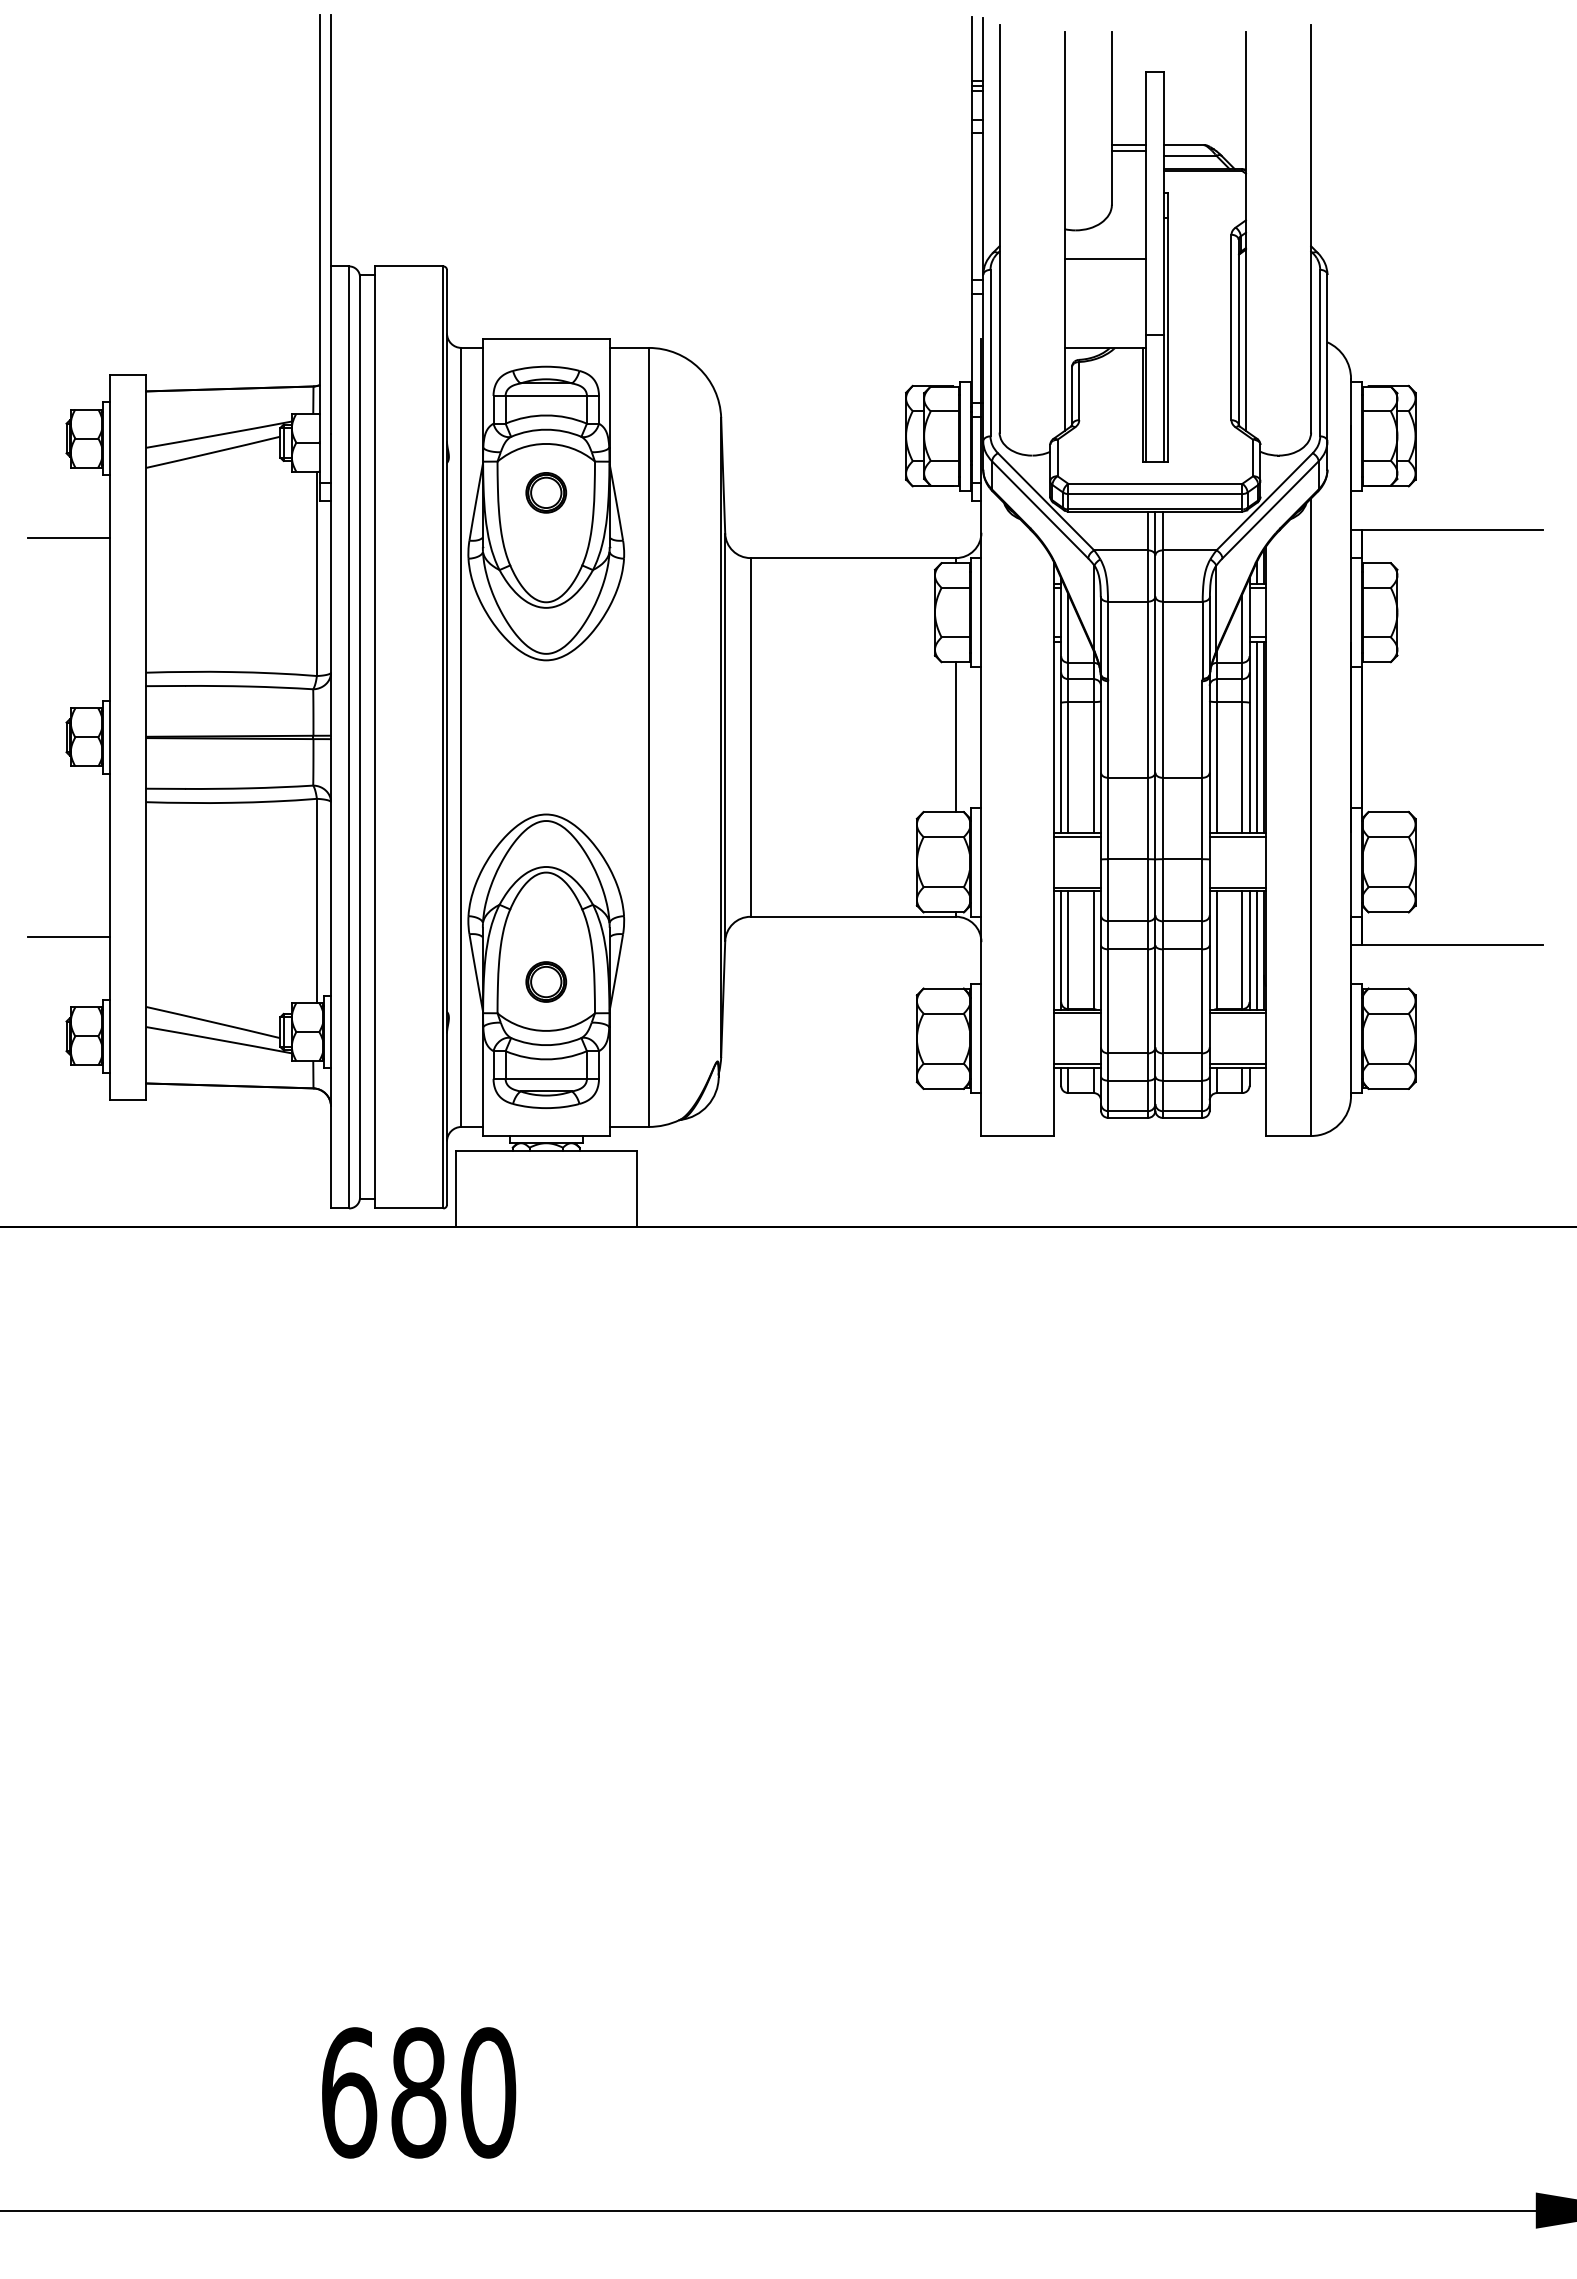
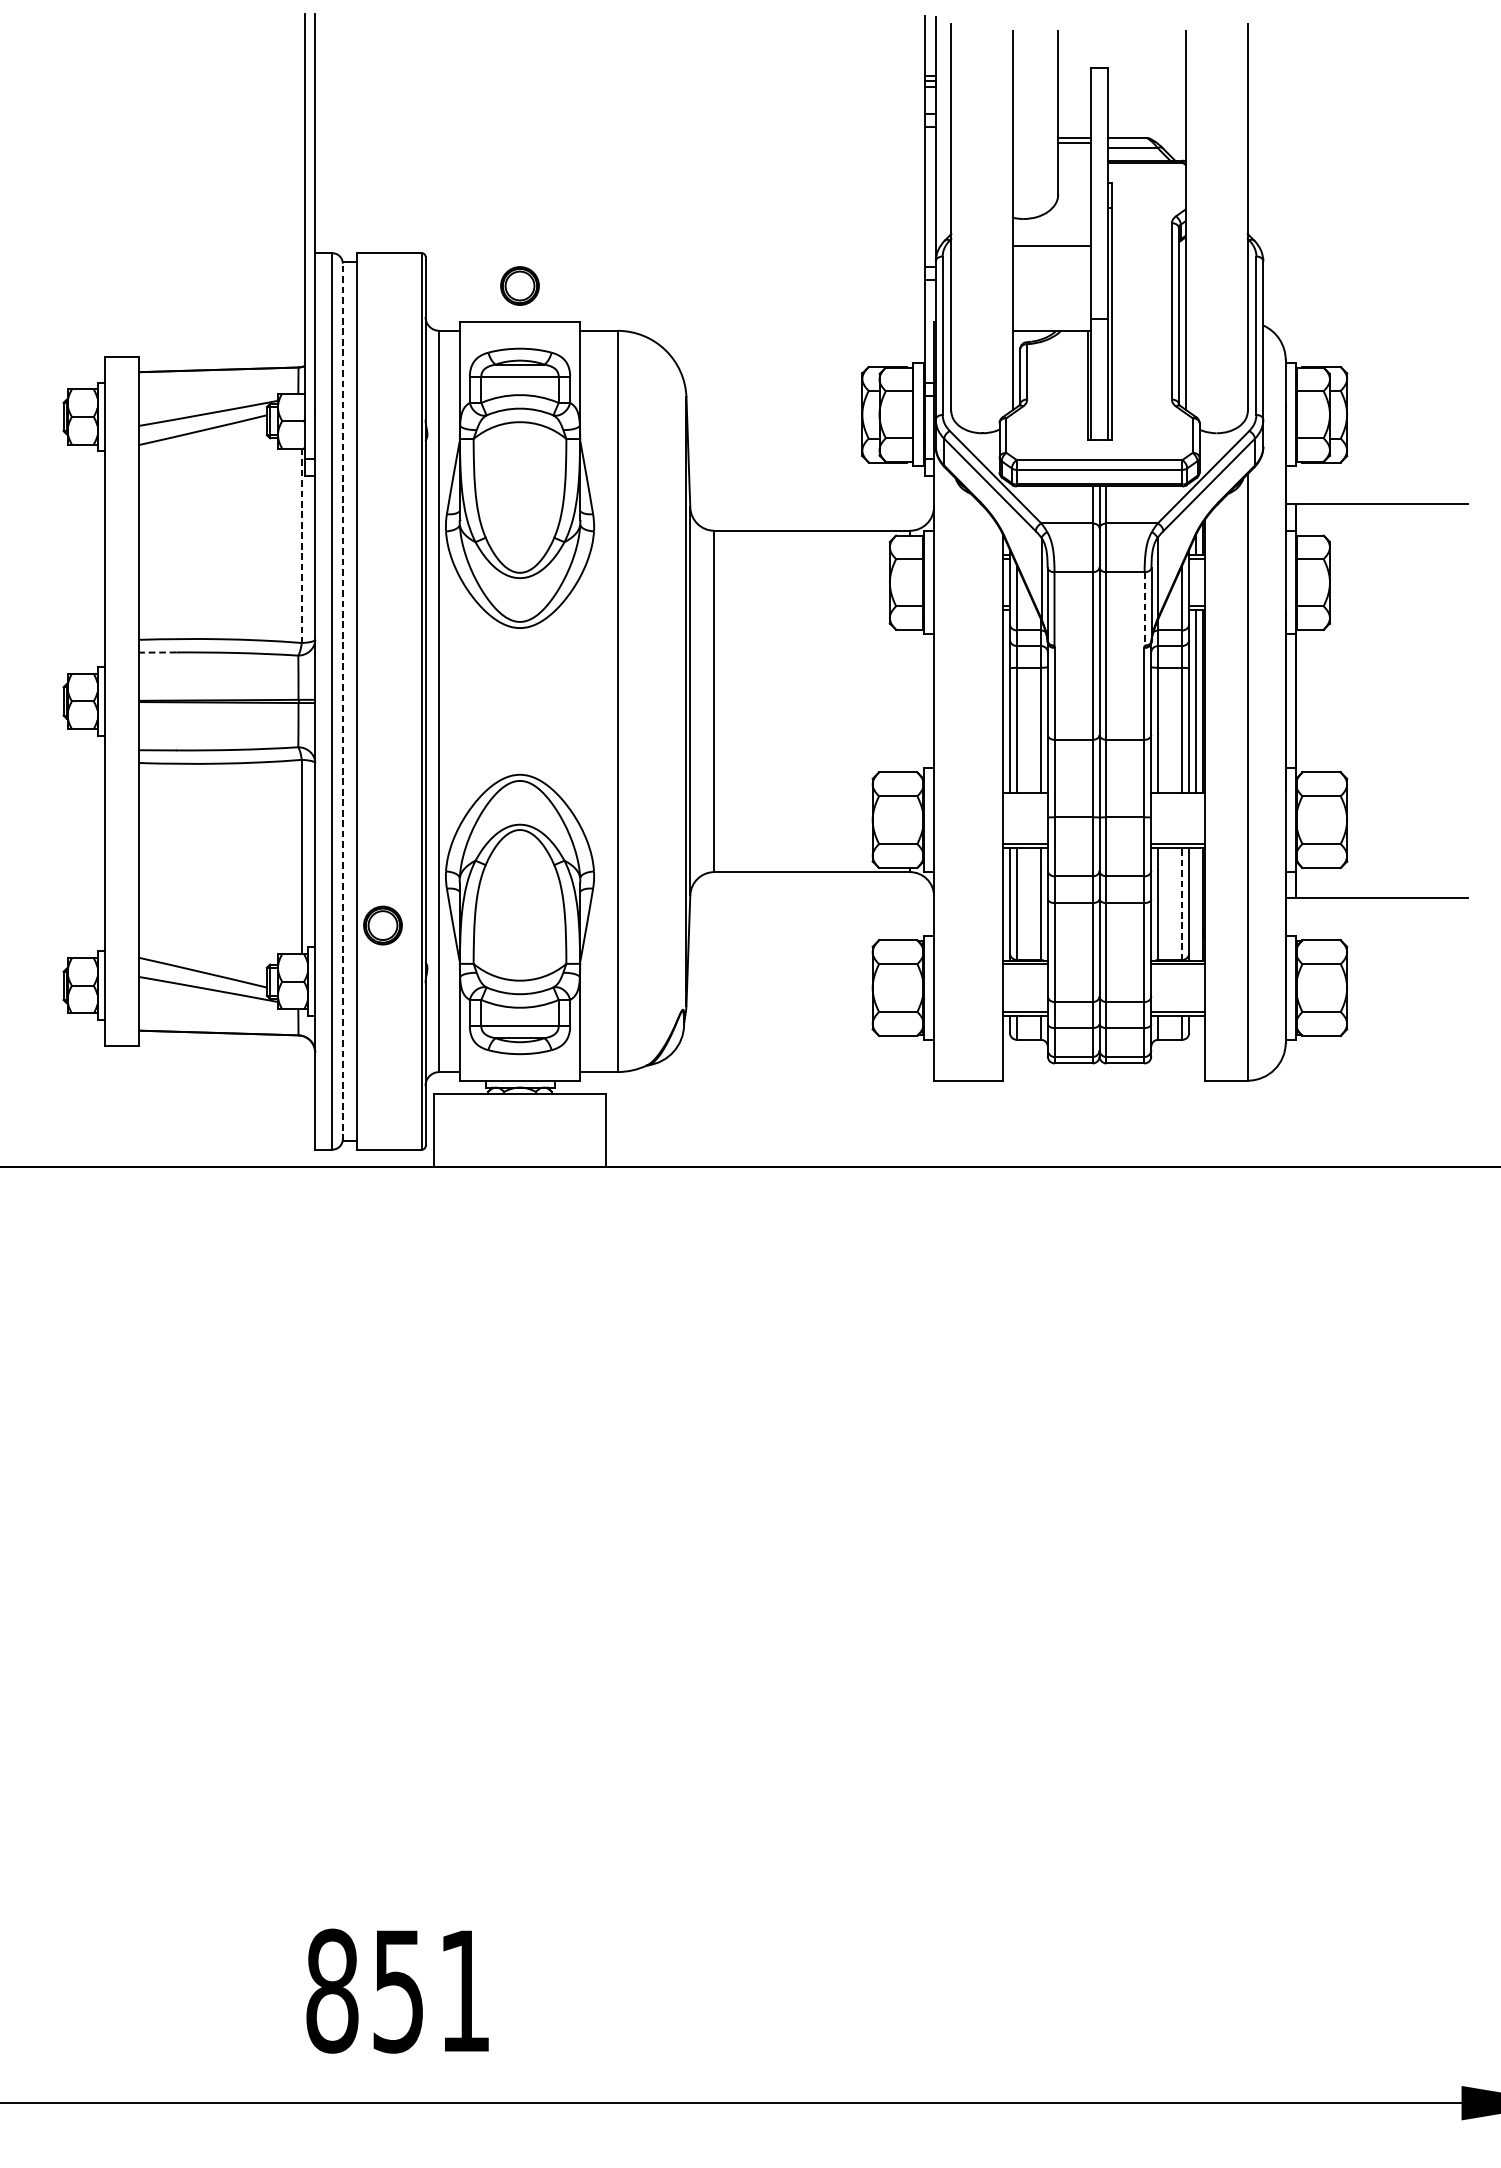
part: (546, 492) -> (520, 285), moved
line: (69, 538) -> (66, 512), removed
line: (316, 574) -> (301, 546), solid -> dashed
line: (1202, 640) -> (1144, 609), solid -> dashed
line: (165, 686) -> (157, 652), solid -> dashed
line: (360, 737) -> (343, 701), solid -> dashed
line: (956, 737) -> (910, 701), removed
line: (1077, 836) -> (1025, 795), removed
line: (1237, 836) -> (1177, 795), removed
line: (69, 936) -> (66, 890), removed
line: (1242, 949) -> (1182, 903), solid -> dashed
line: (1256, 950) -> (1195, 904), removed
part: (546, 981) -> (383, 925), moved
text: (418, 2092) -> (398, 1990), 680 -> 851

